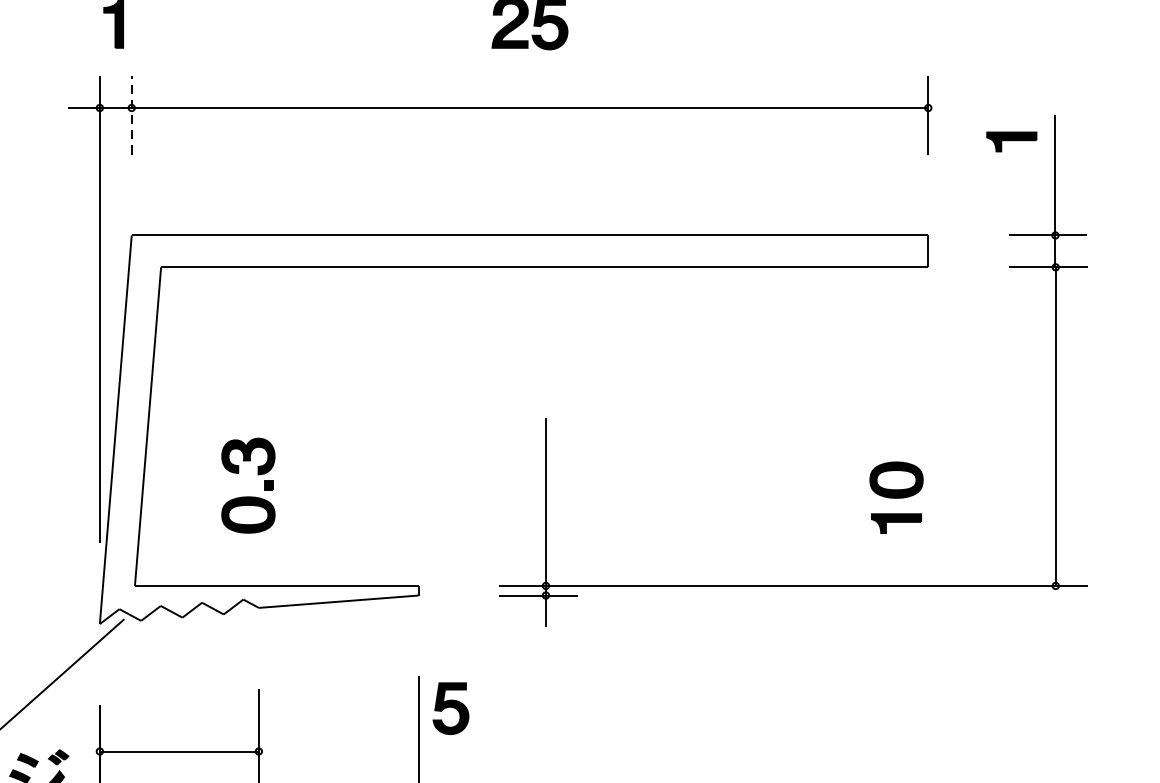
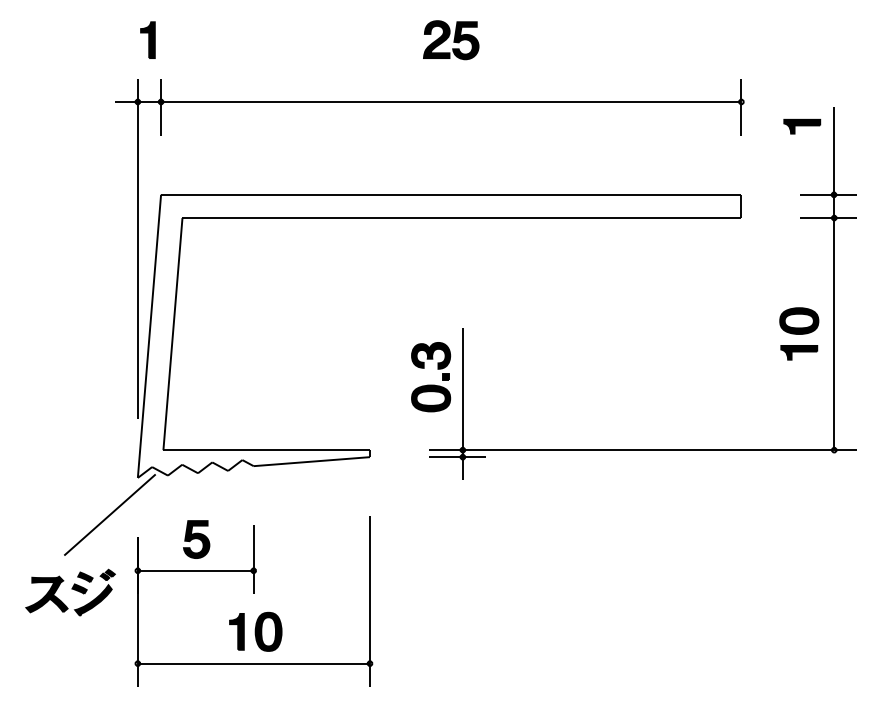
line: (132, 115) -> (161, 107), dashed -> solid
part: (248, 495) -> (431, 384), moved
part: (896, 497) -> (799, 333), moved
part: (450, 708) -> (196, 539), moved

